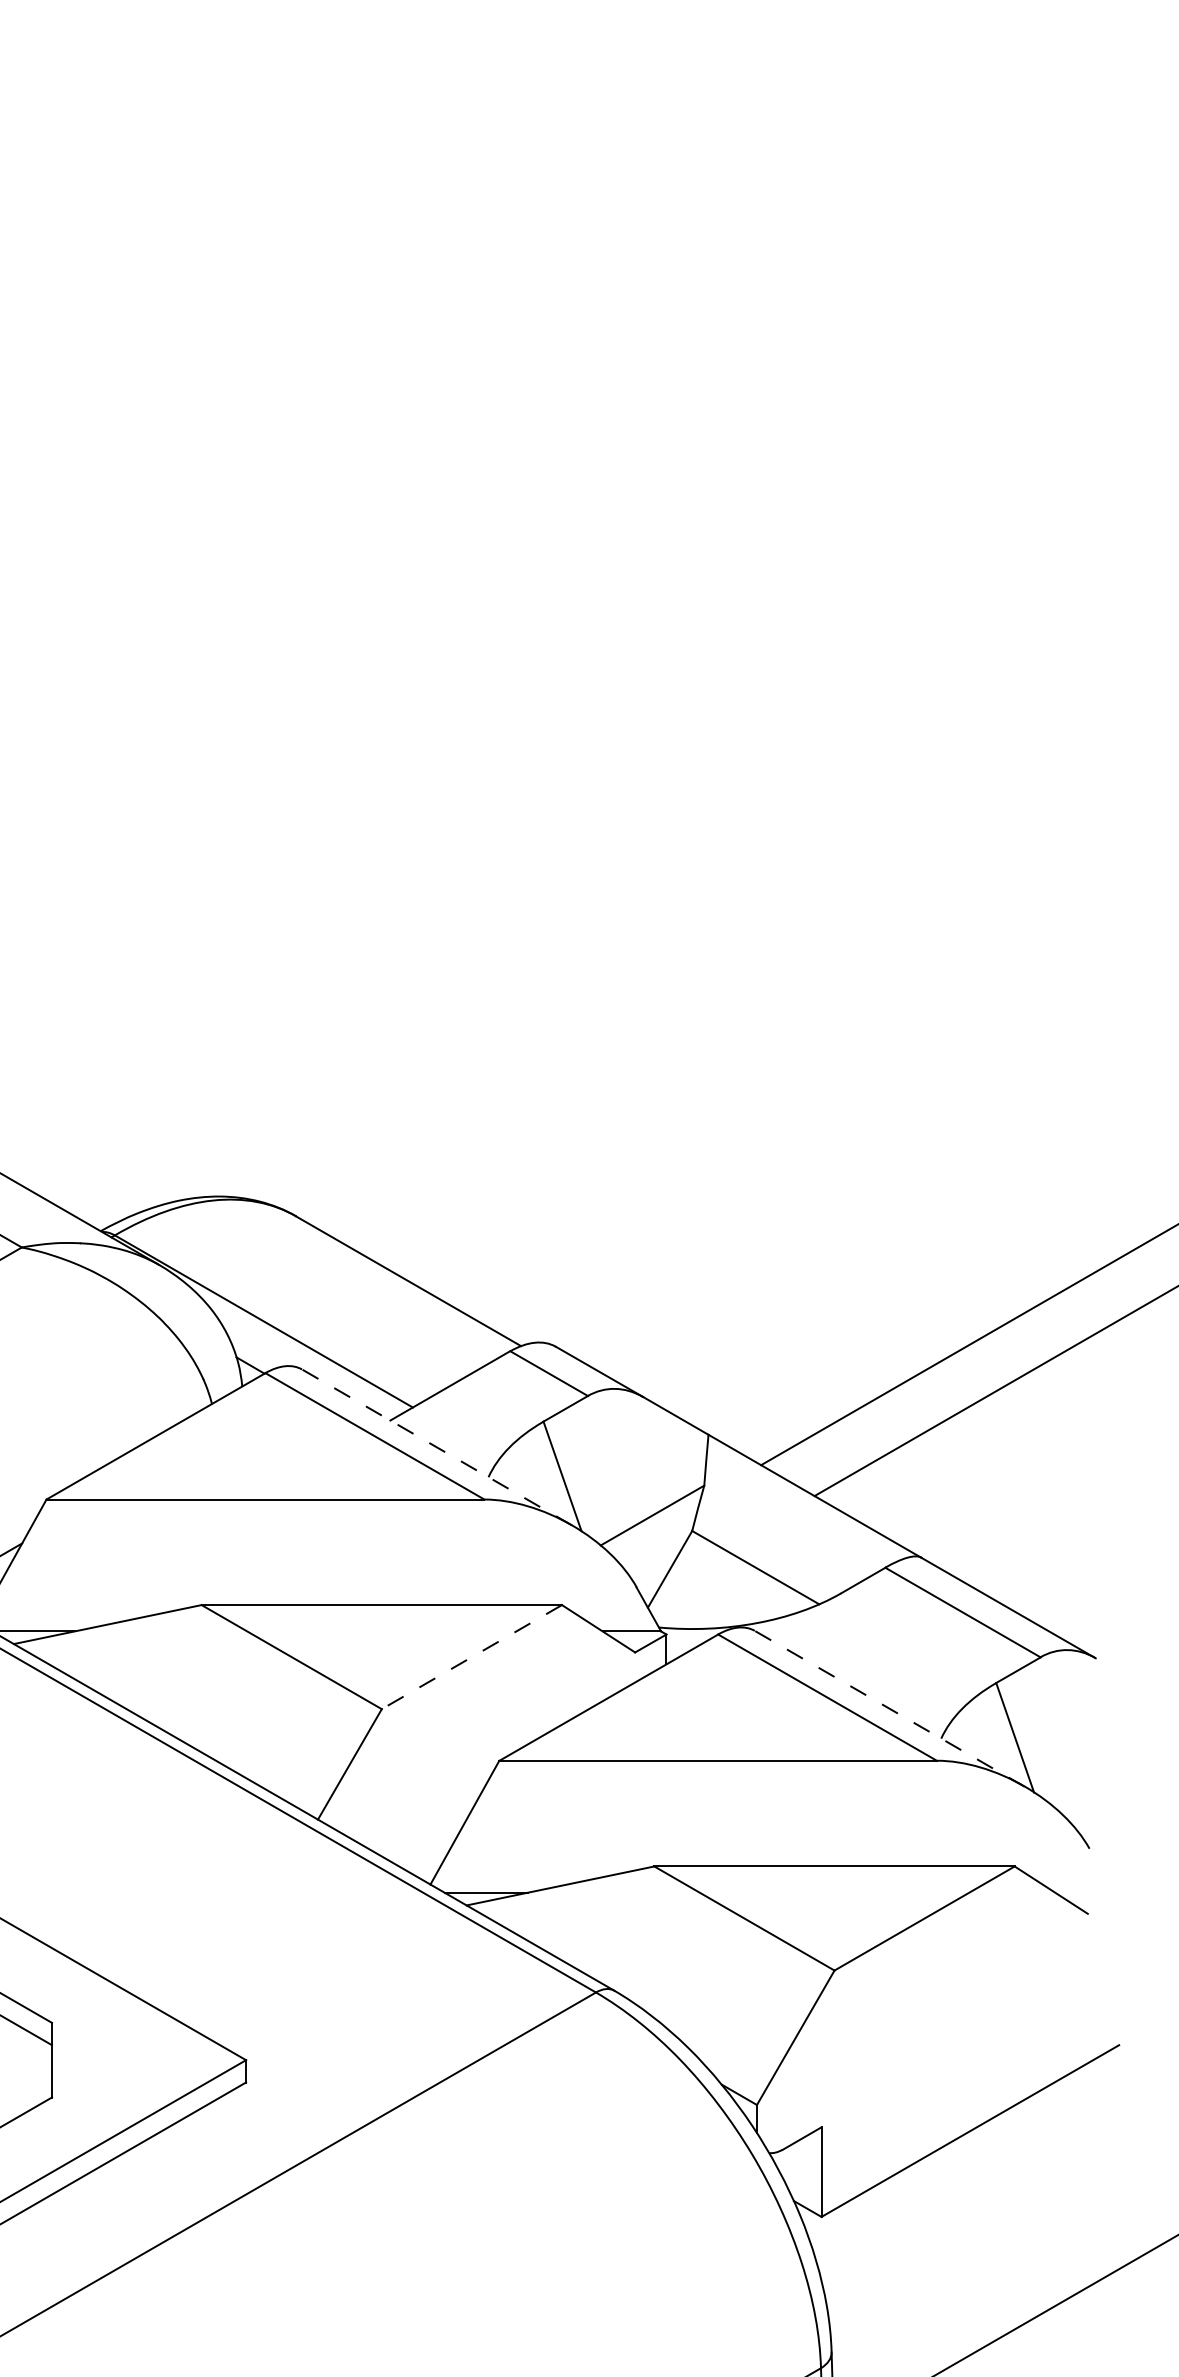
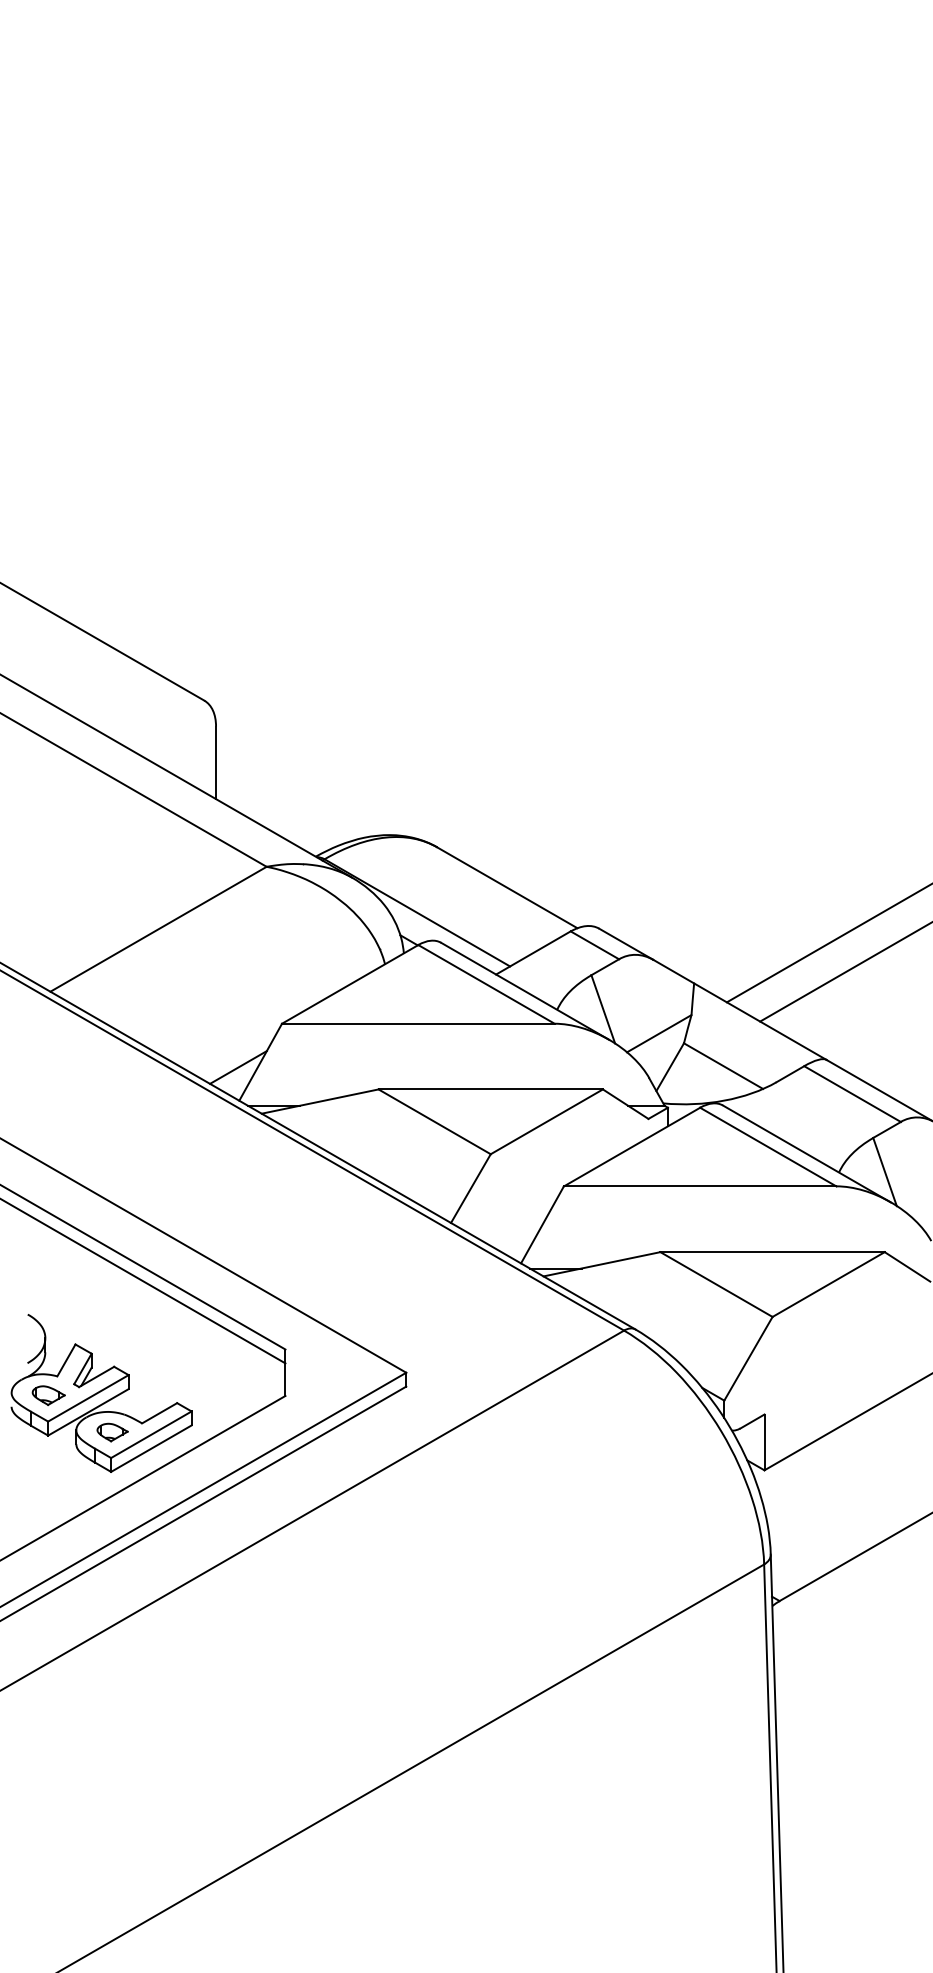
line: (437, 1447) -> (525, 991), dashed -> solid
line: (471, 1656) -> (546, 1121), dashed -> solid
line: (889, 1709) -> (806, 1154), dashed -> solid

